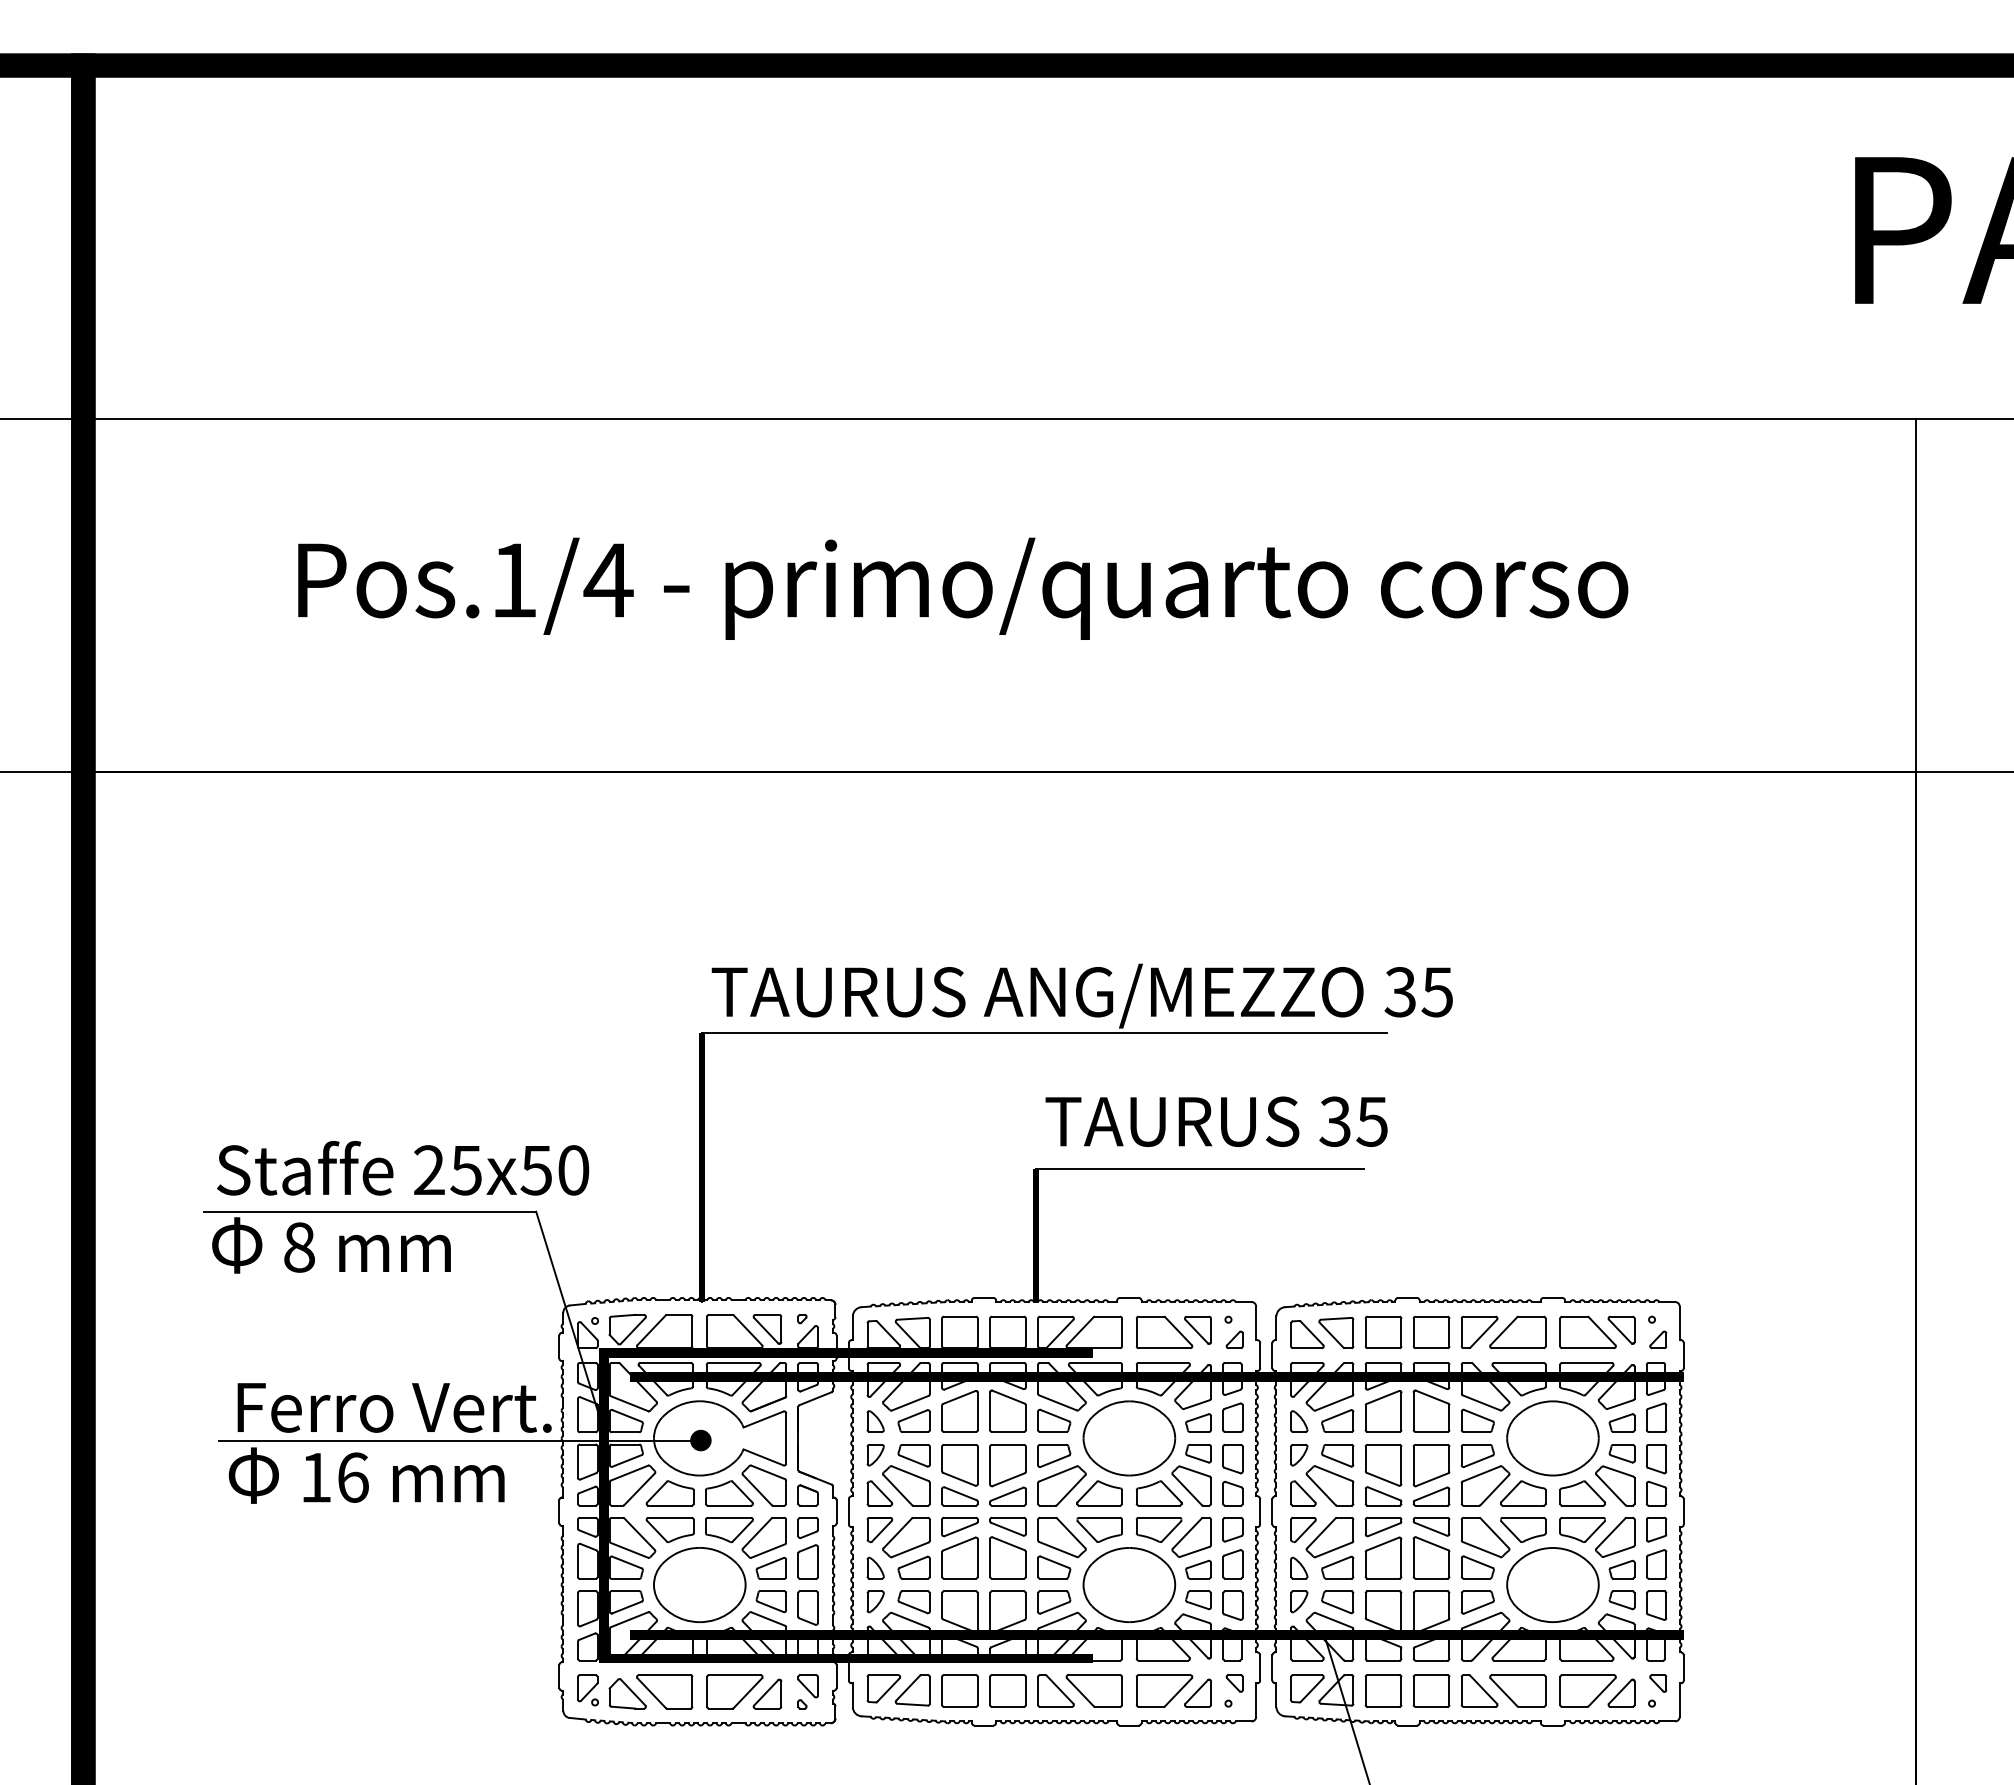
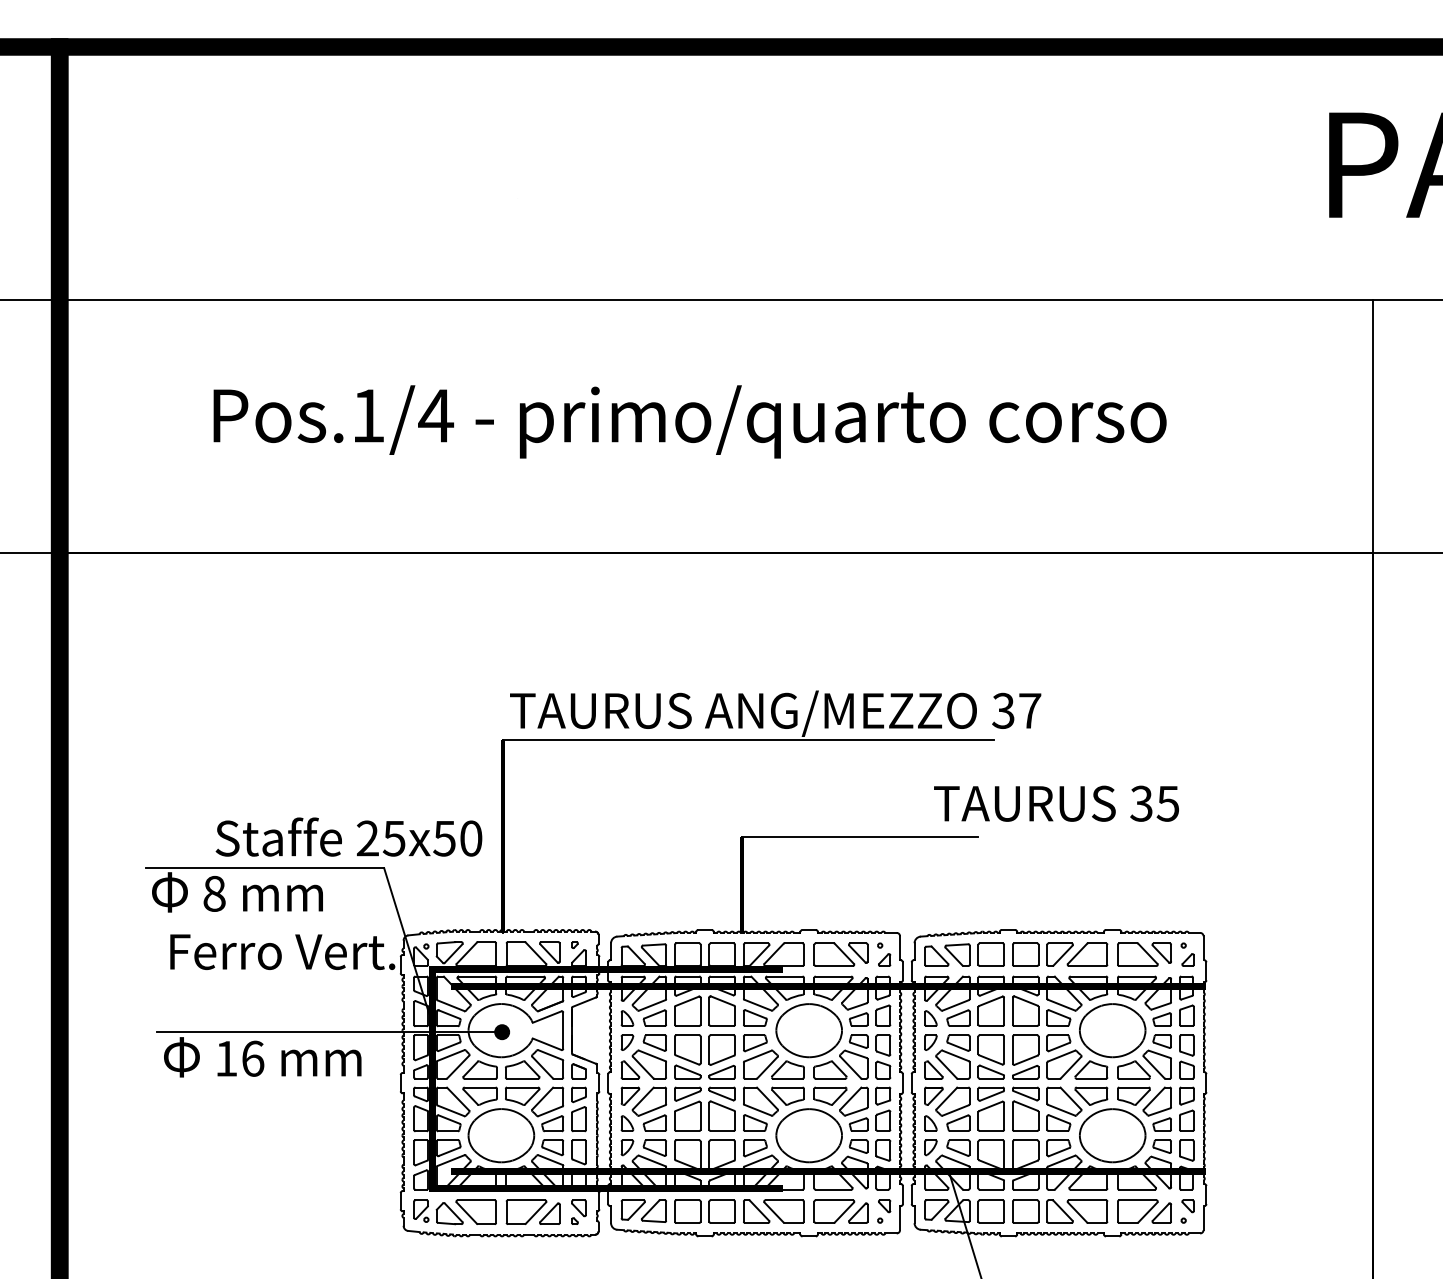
text: (1437, 992) -> (1029, 711), 35 -> 37
text: (1216, 1121) -> (1056, 803), moved
text: (403, 1168) -> (349, 837), moved
text: (394, 1407) -> (282, 951), moved

